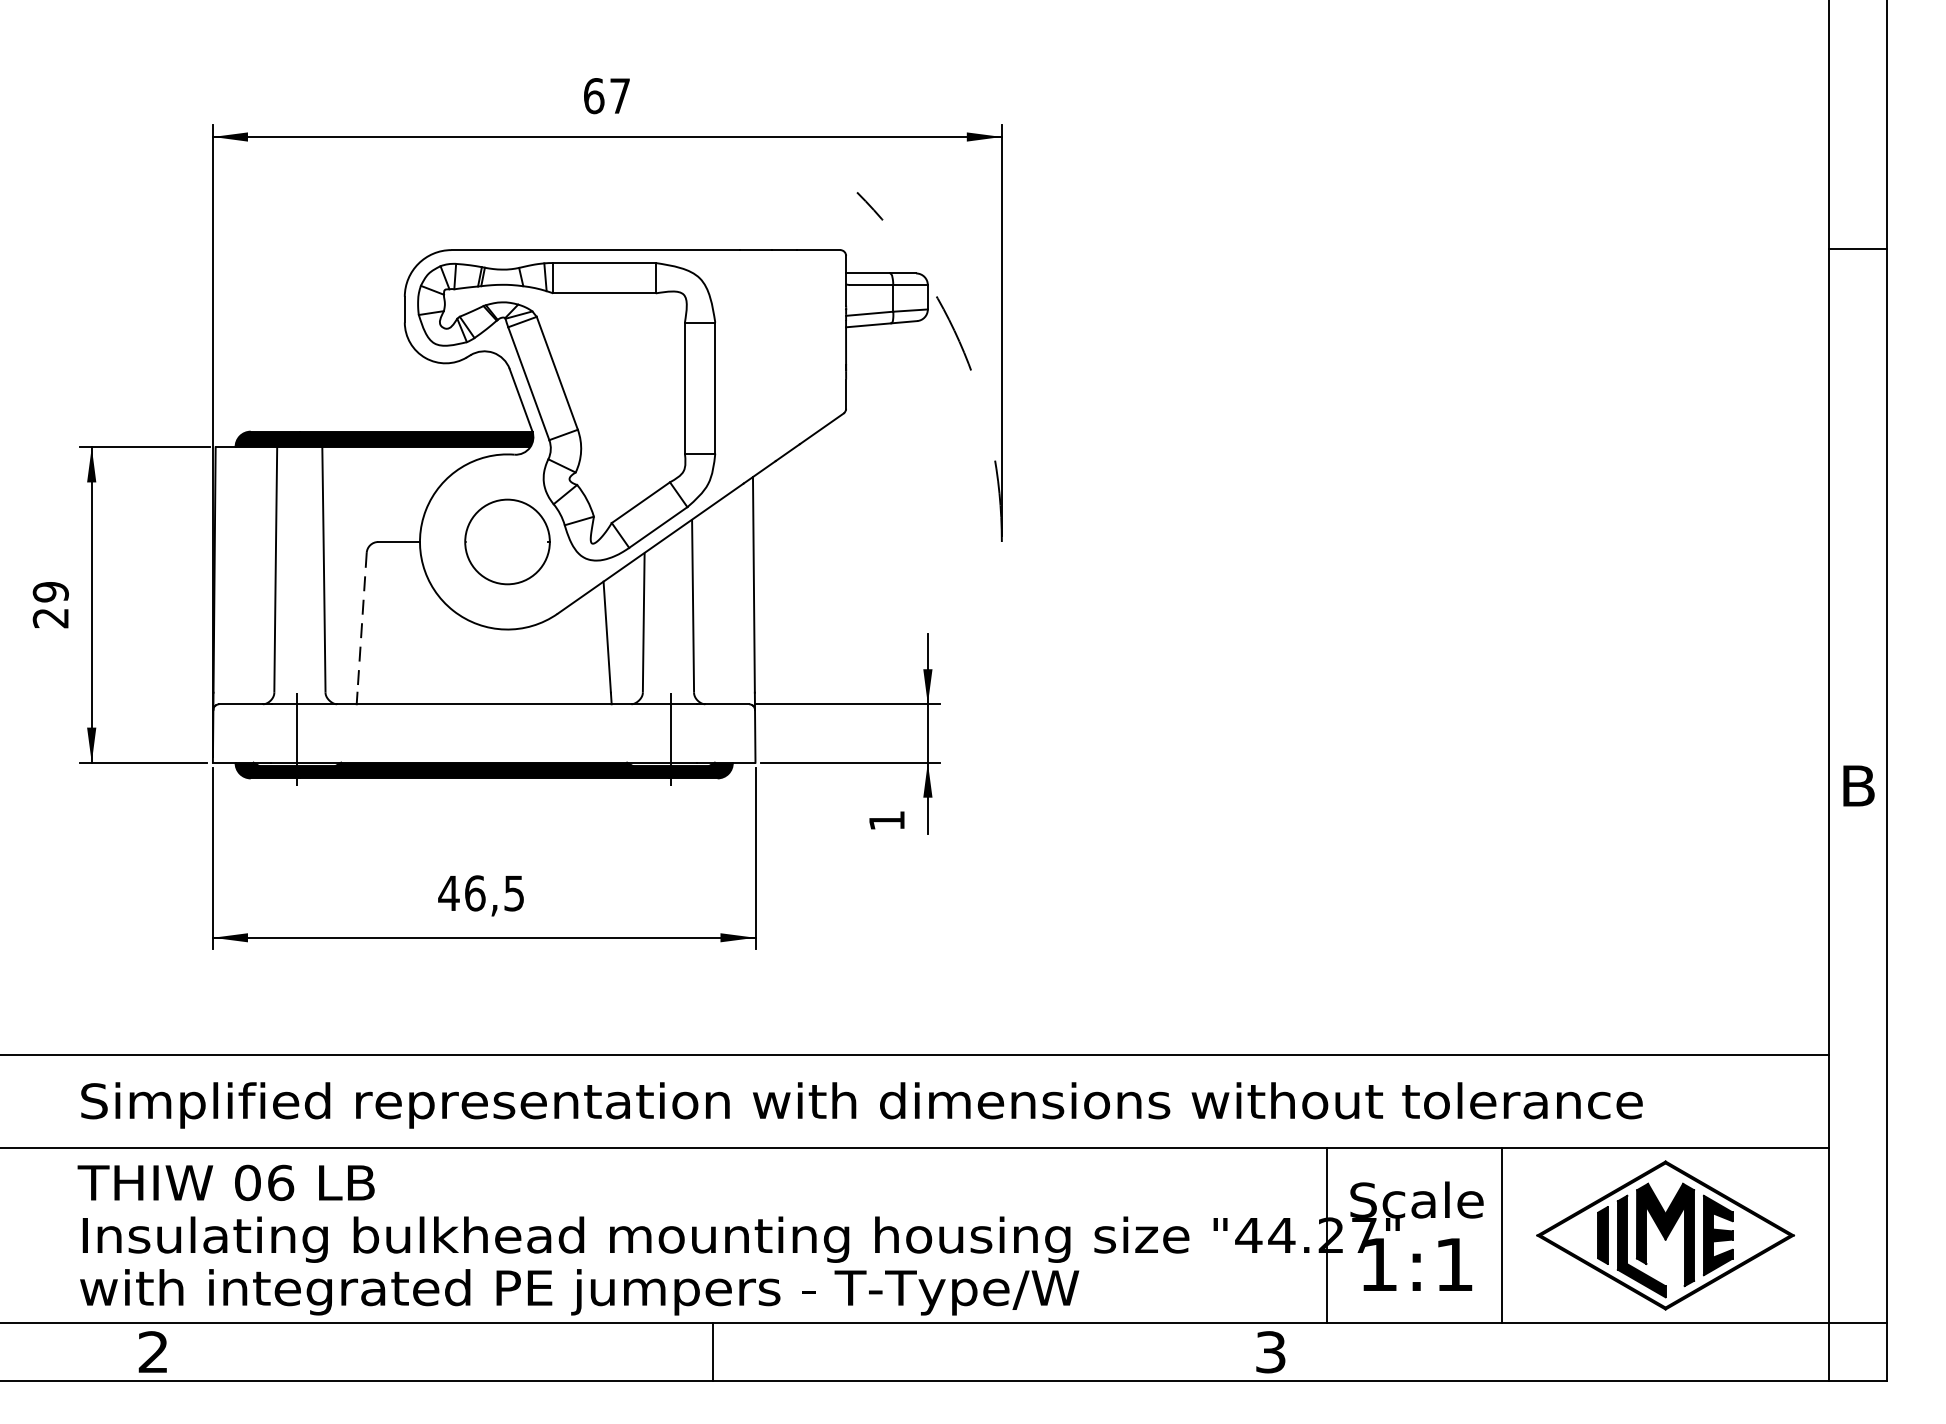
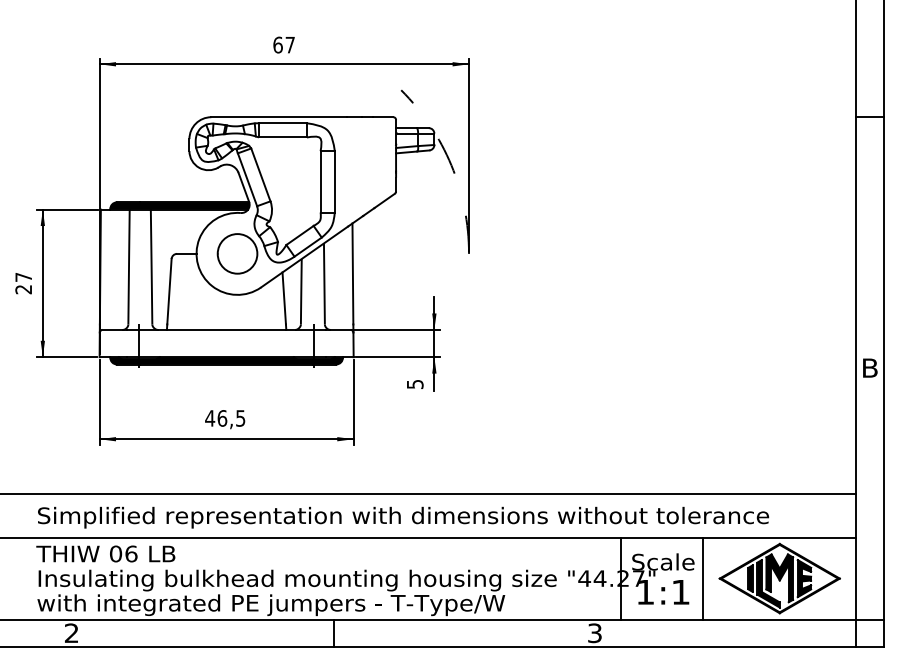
text: (50, 592) -> (23, 277), 29 -> 27
line: (362, 622) -> (169, 291), dashed -> solid
text: (887, 820) -> (415, 384), 1 -> 5

